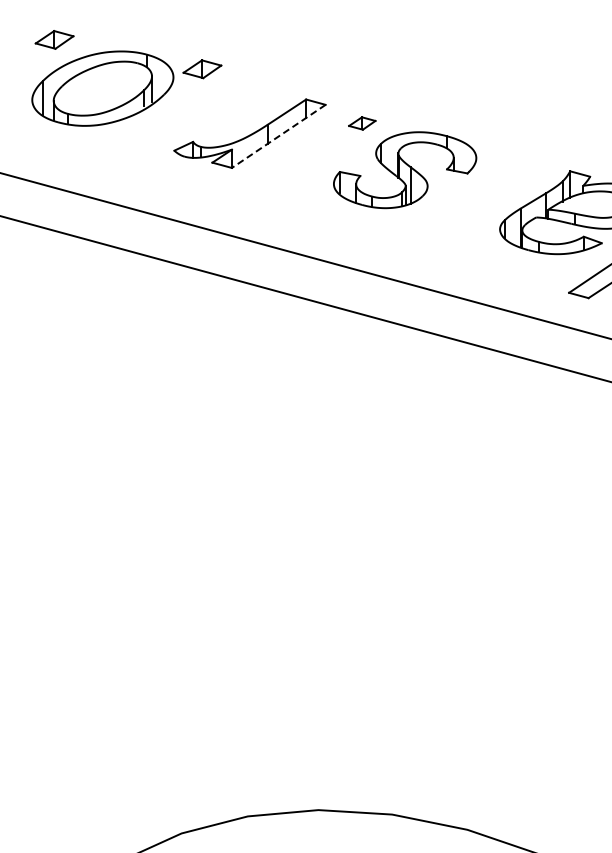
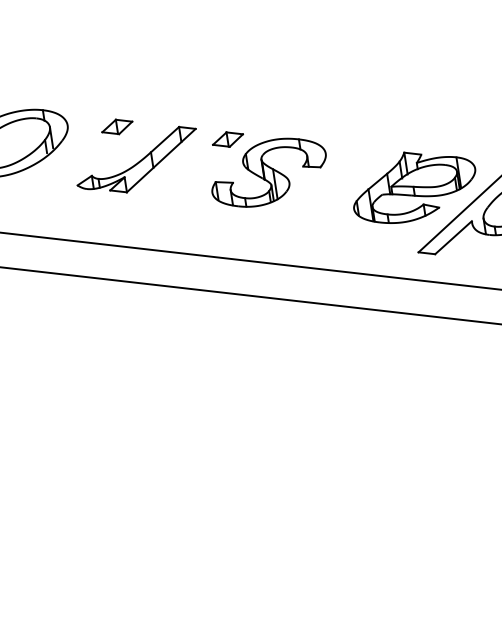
part: (202, 69) -> (117, 127), moved
part: (362, 123) -> (228, 139), size x1.43
line: (278, 136) -> (161, 160), dashed -> solid

